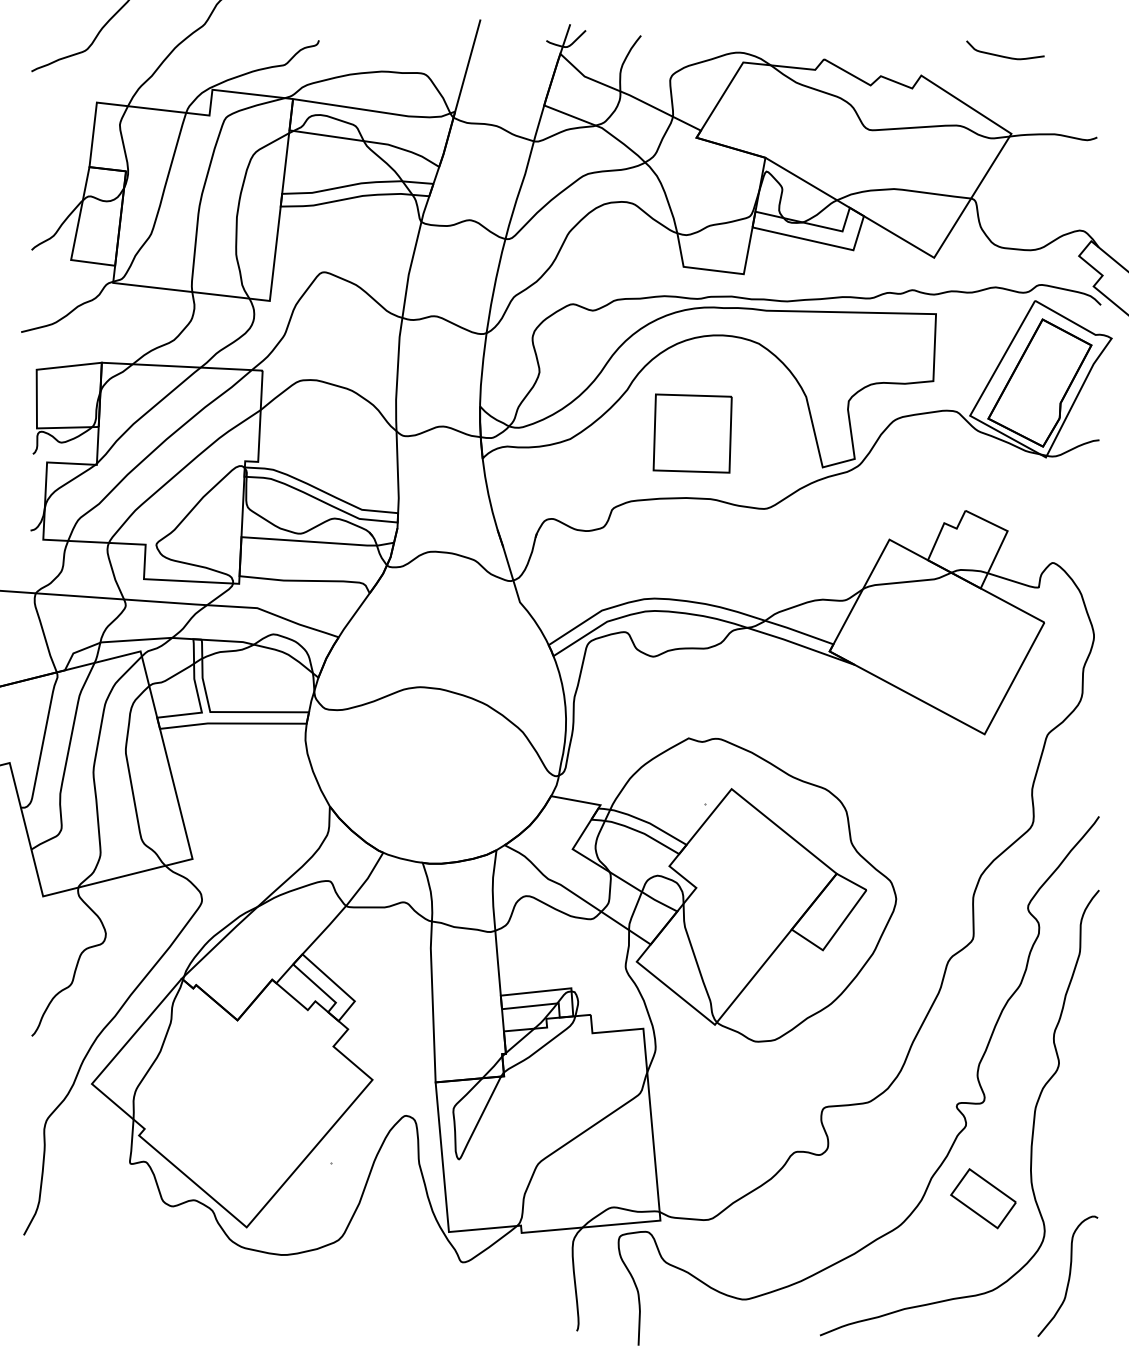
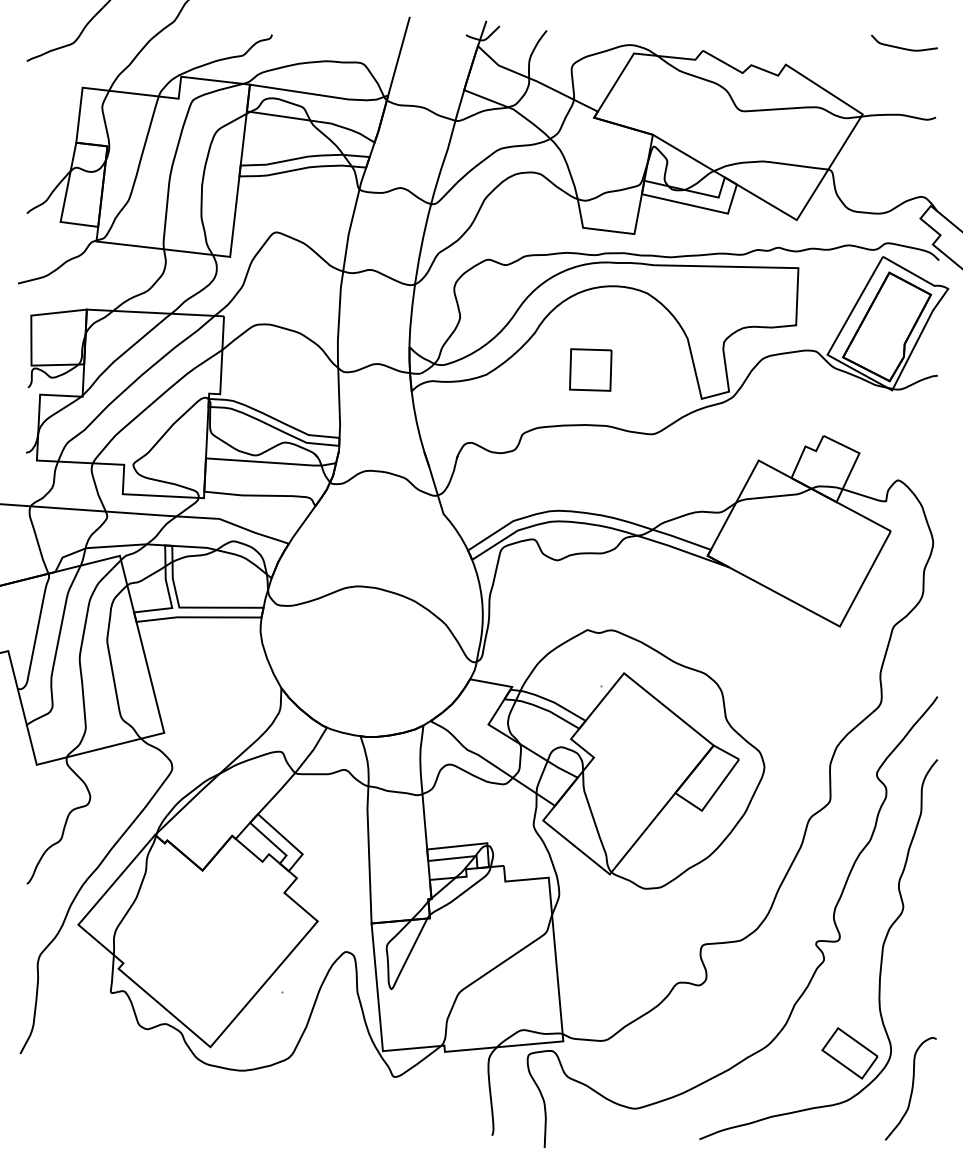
curve: (1003, 55) -> (902, 47), moved
part: (692, 433) -> (590, 369), size x0.62
part: (983, 1198) -> (849, 1053), moved

